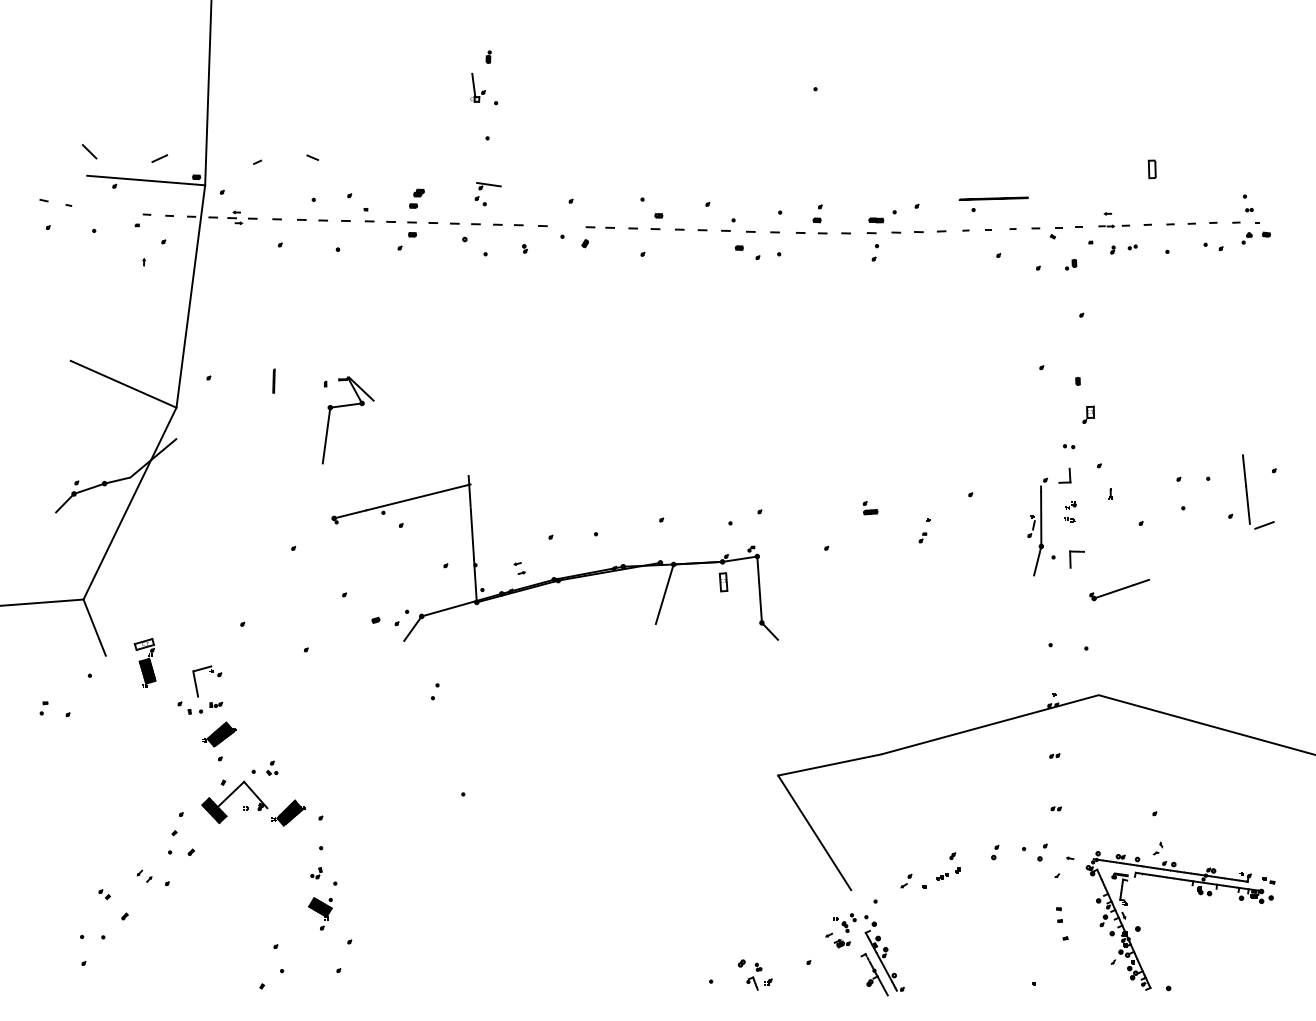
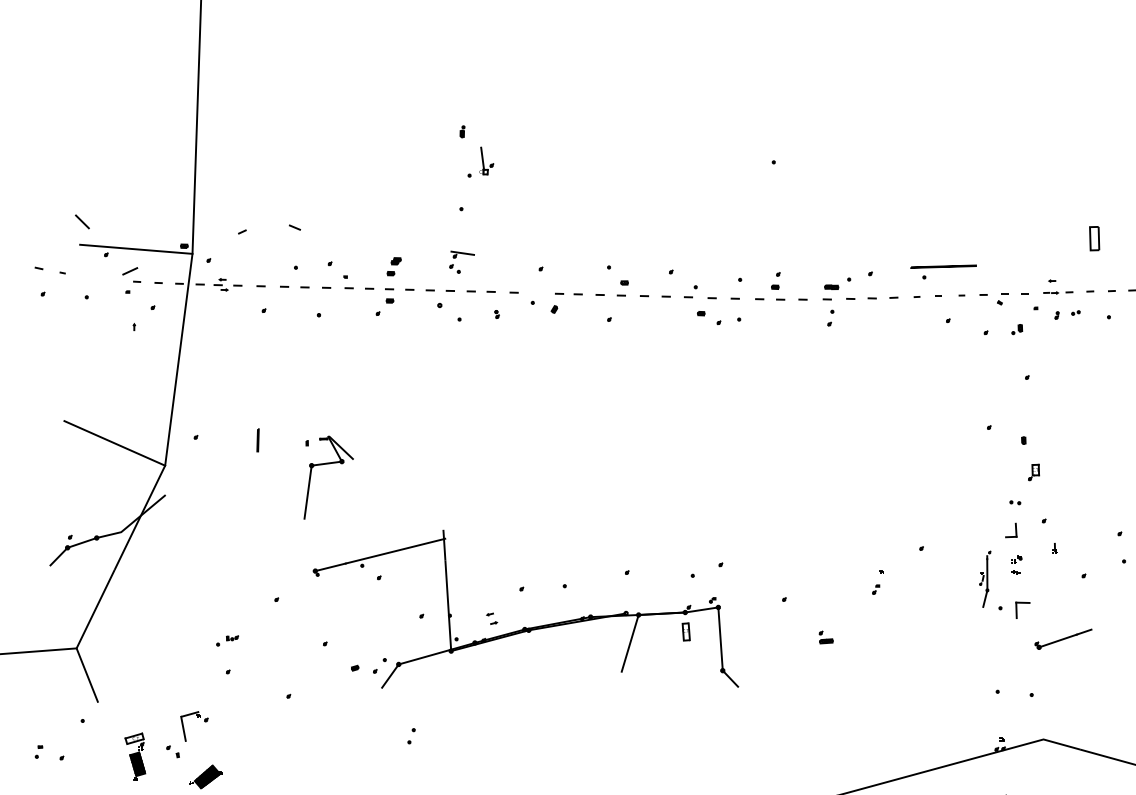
part: (477, 87) -> (486, 160), moved
line: (159, 158) -> (129, 271), moved
part: (1151, 169) -> (1093, 238), size x1.4
part: (870, 508) -> (826, 637), moved
part: (1037, 526) -> (985, 578), size x0.6
part: (144, 662) -> (134, 755), moved
part: (211, 707) -> (228, 640), moved

